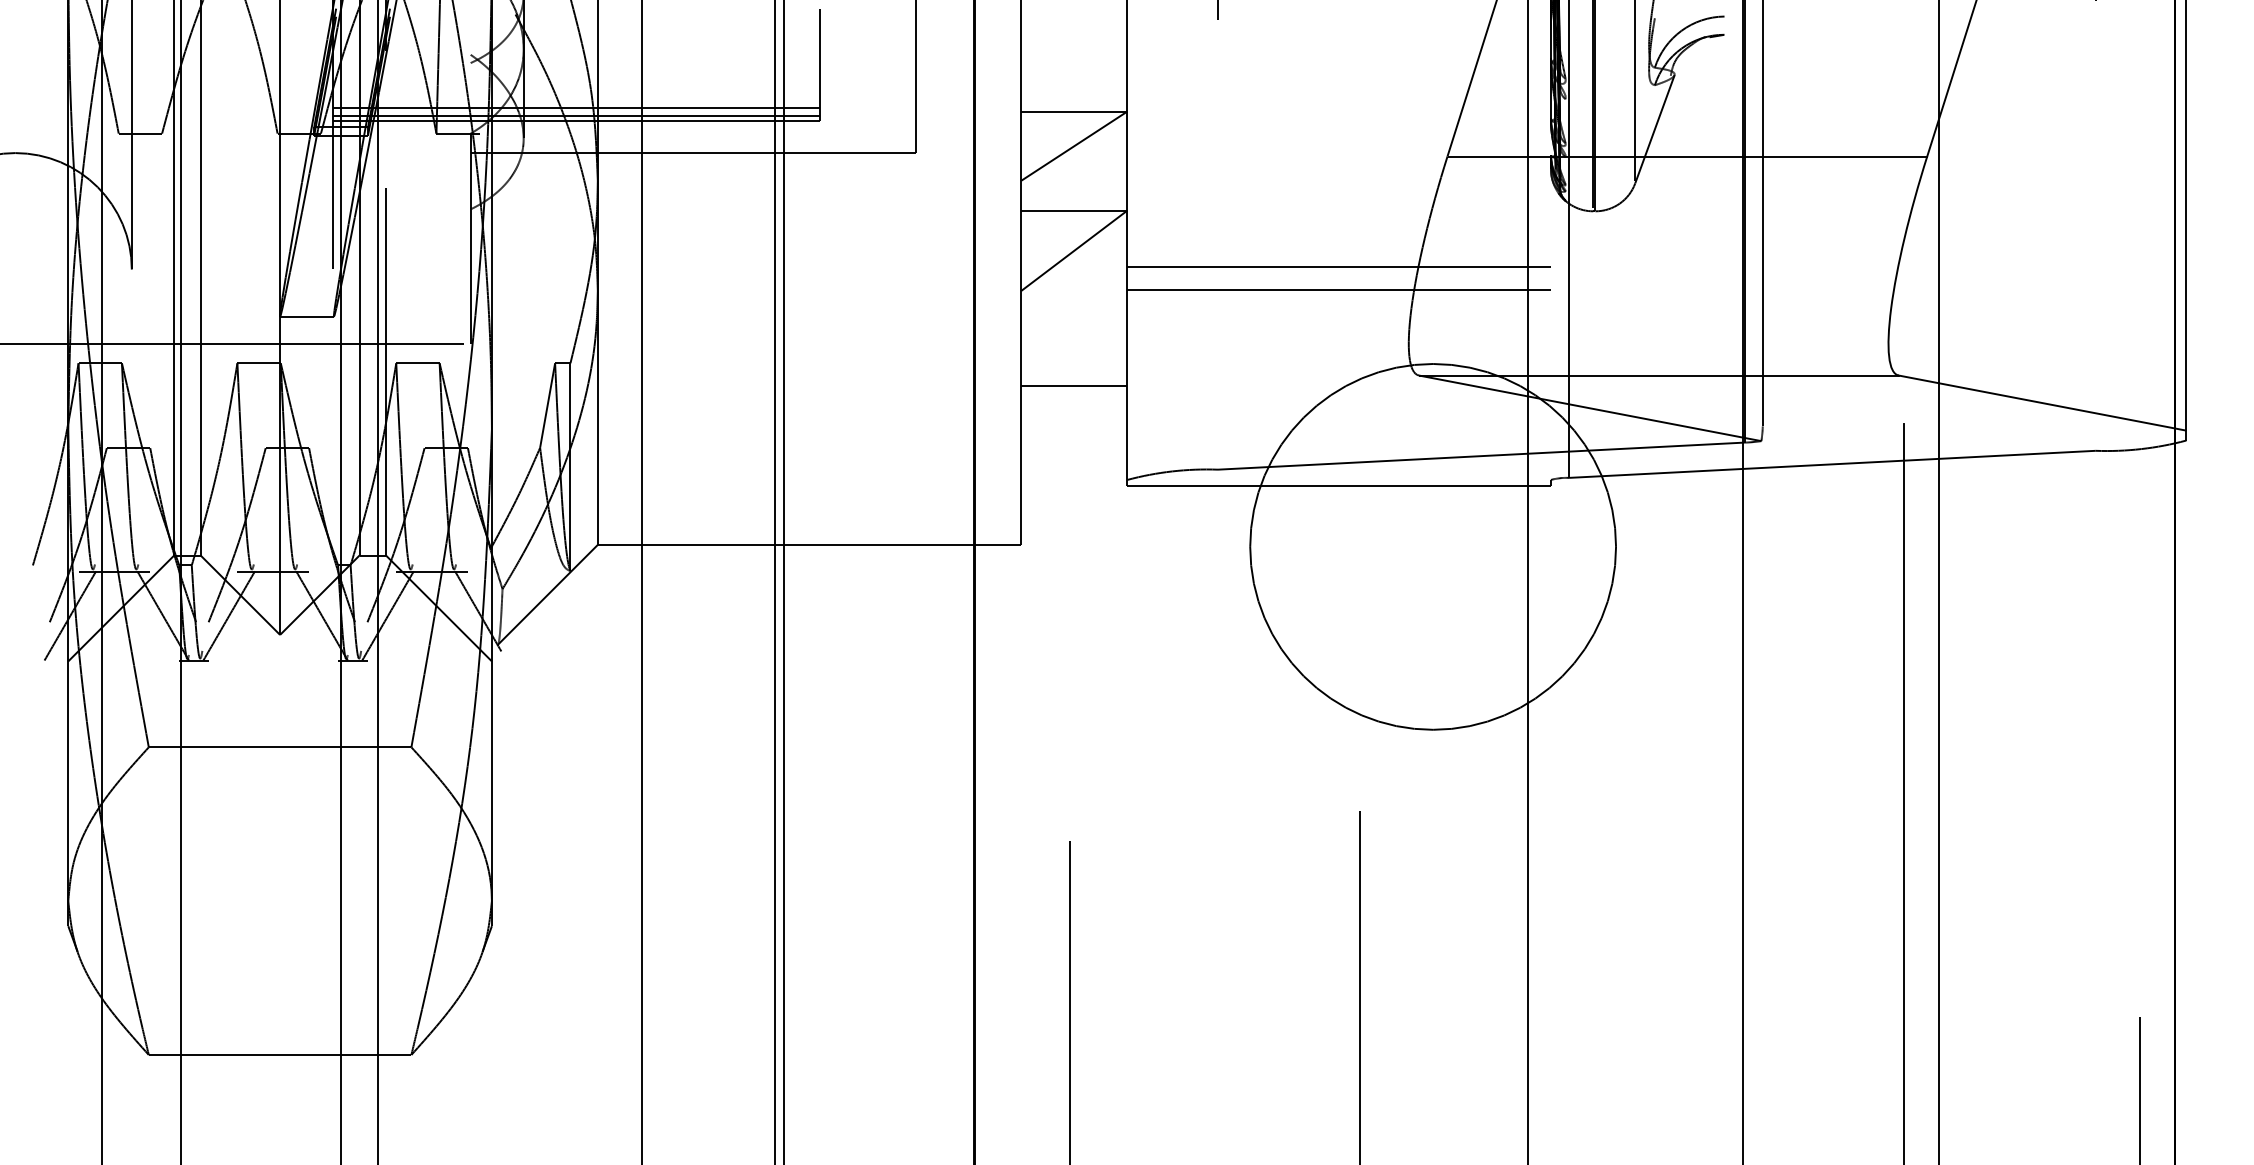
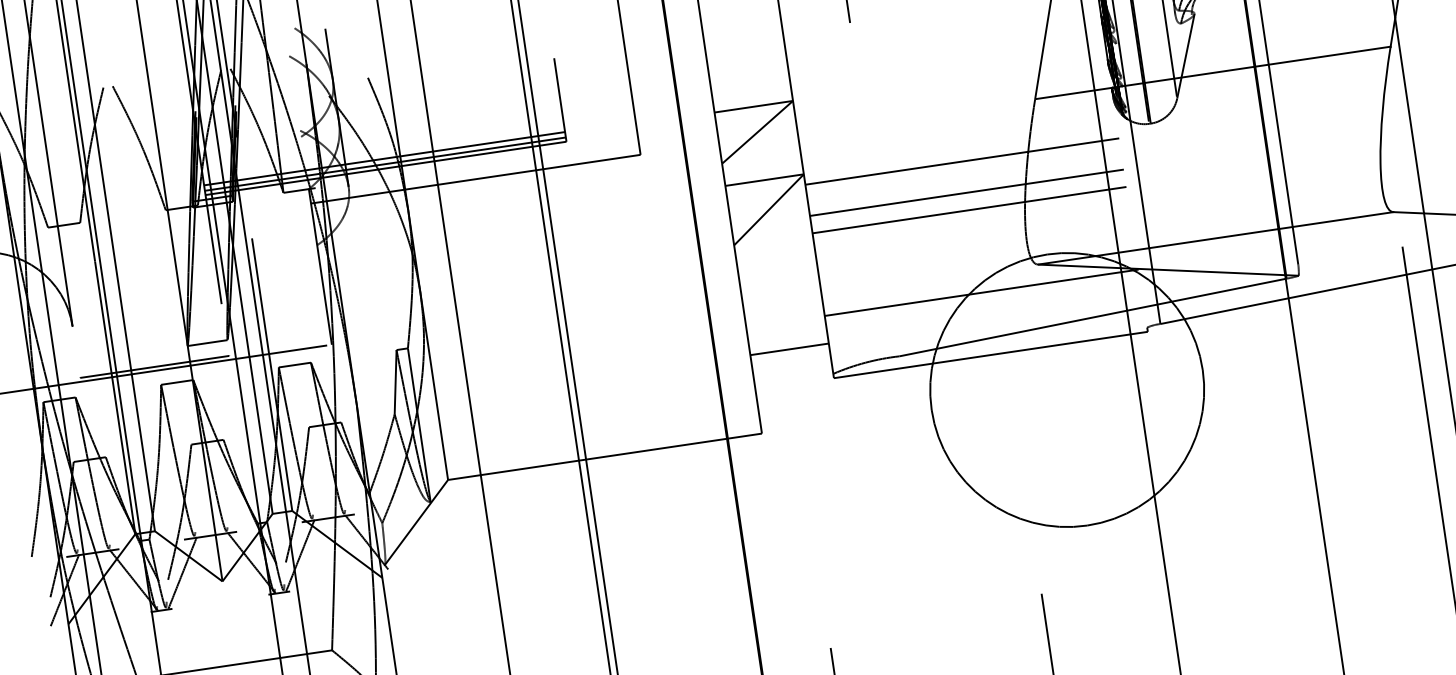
line: (1338, 224) -> (961, 161), added
line: (232, 338) -> (154, 366), added
line: (1074, 386) -> (789, 349), moved
line: (1338, 401) -> (981, 292), added

